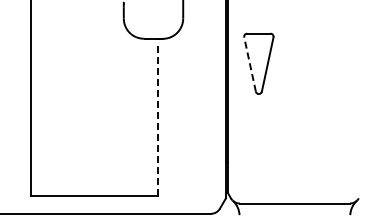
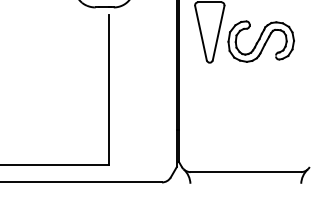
line: (250, 64) -> (201, 33), dashed -> solid
part: (310, 72) -> (261, 41), added
line: (158, 121) -> (109, 90), dashed -> solid

